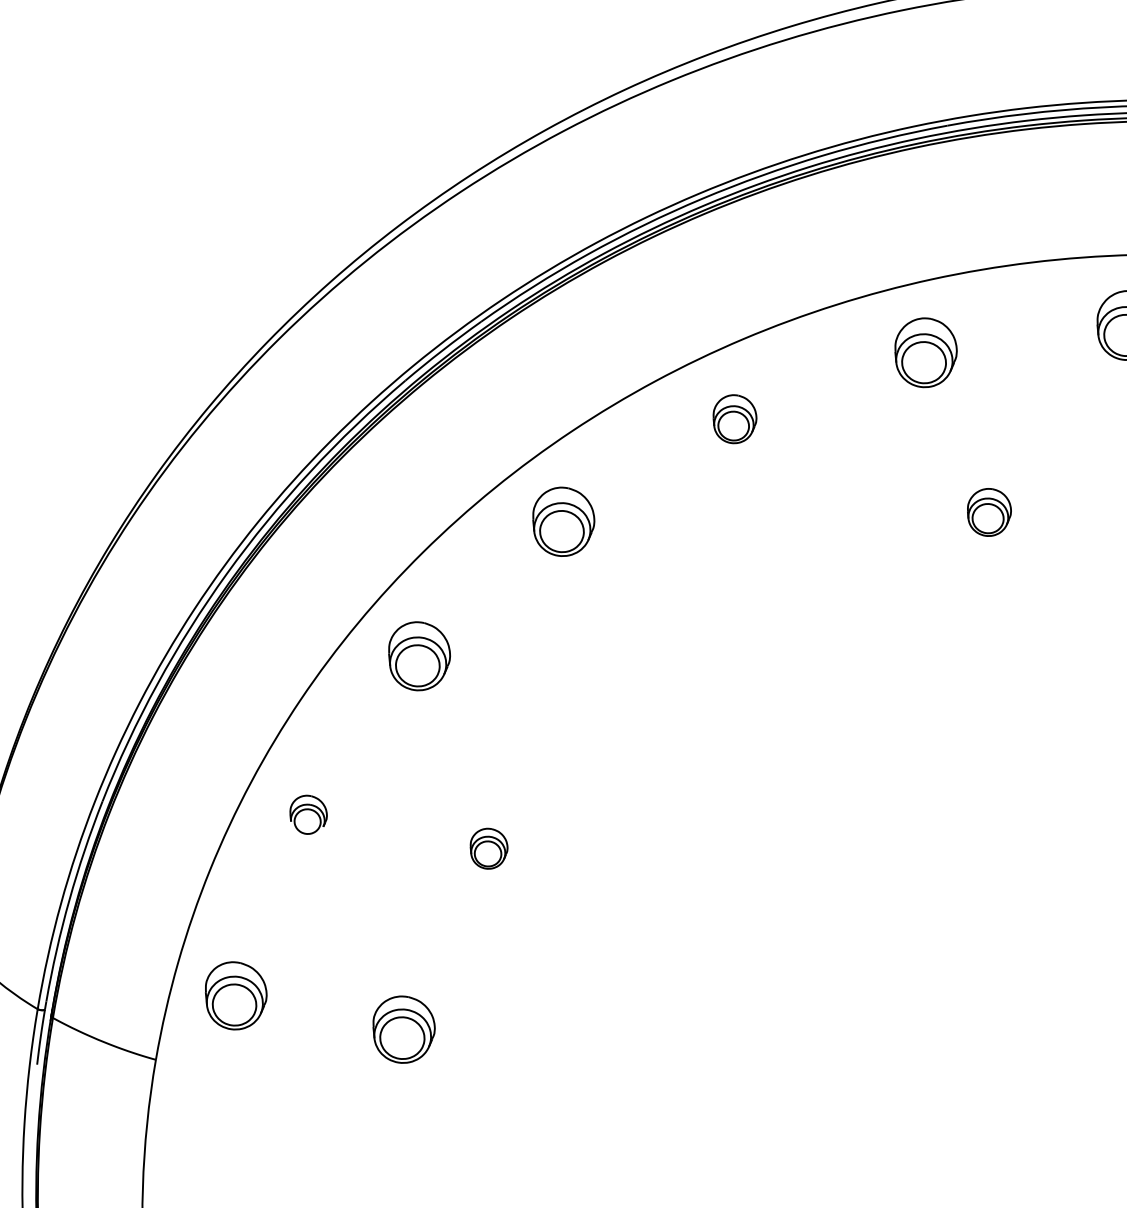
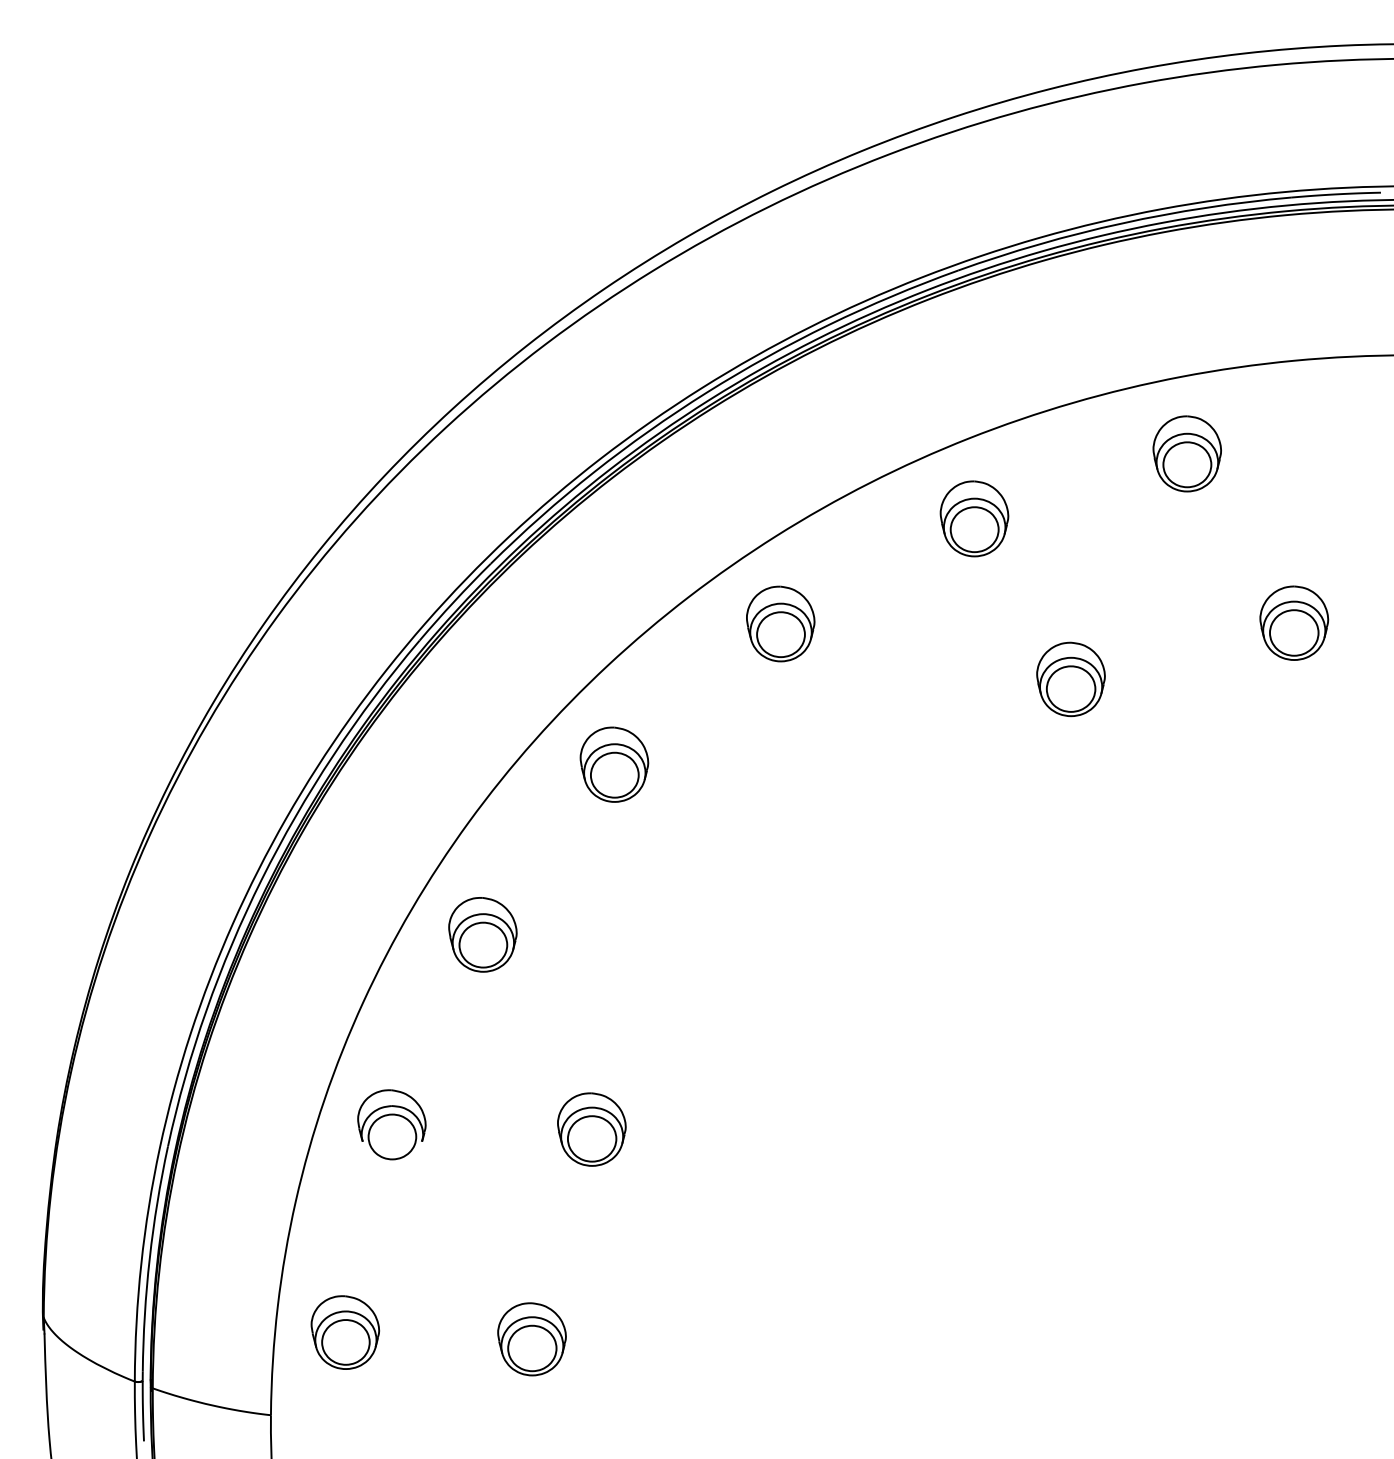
part: (734, 418) -> (780, 623), size x1.43
part: (988, 512) -> (1070, 679), size x1.43
part: (308, 814) -> (391, 1124), size x1.67
part: (488, 848) -> (591, 1129), size x1.67

